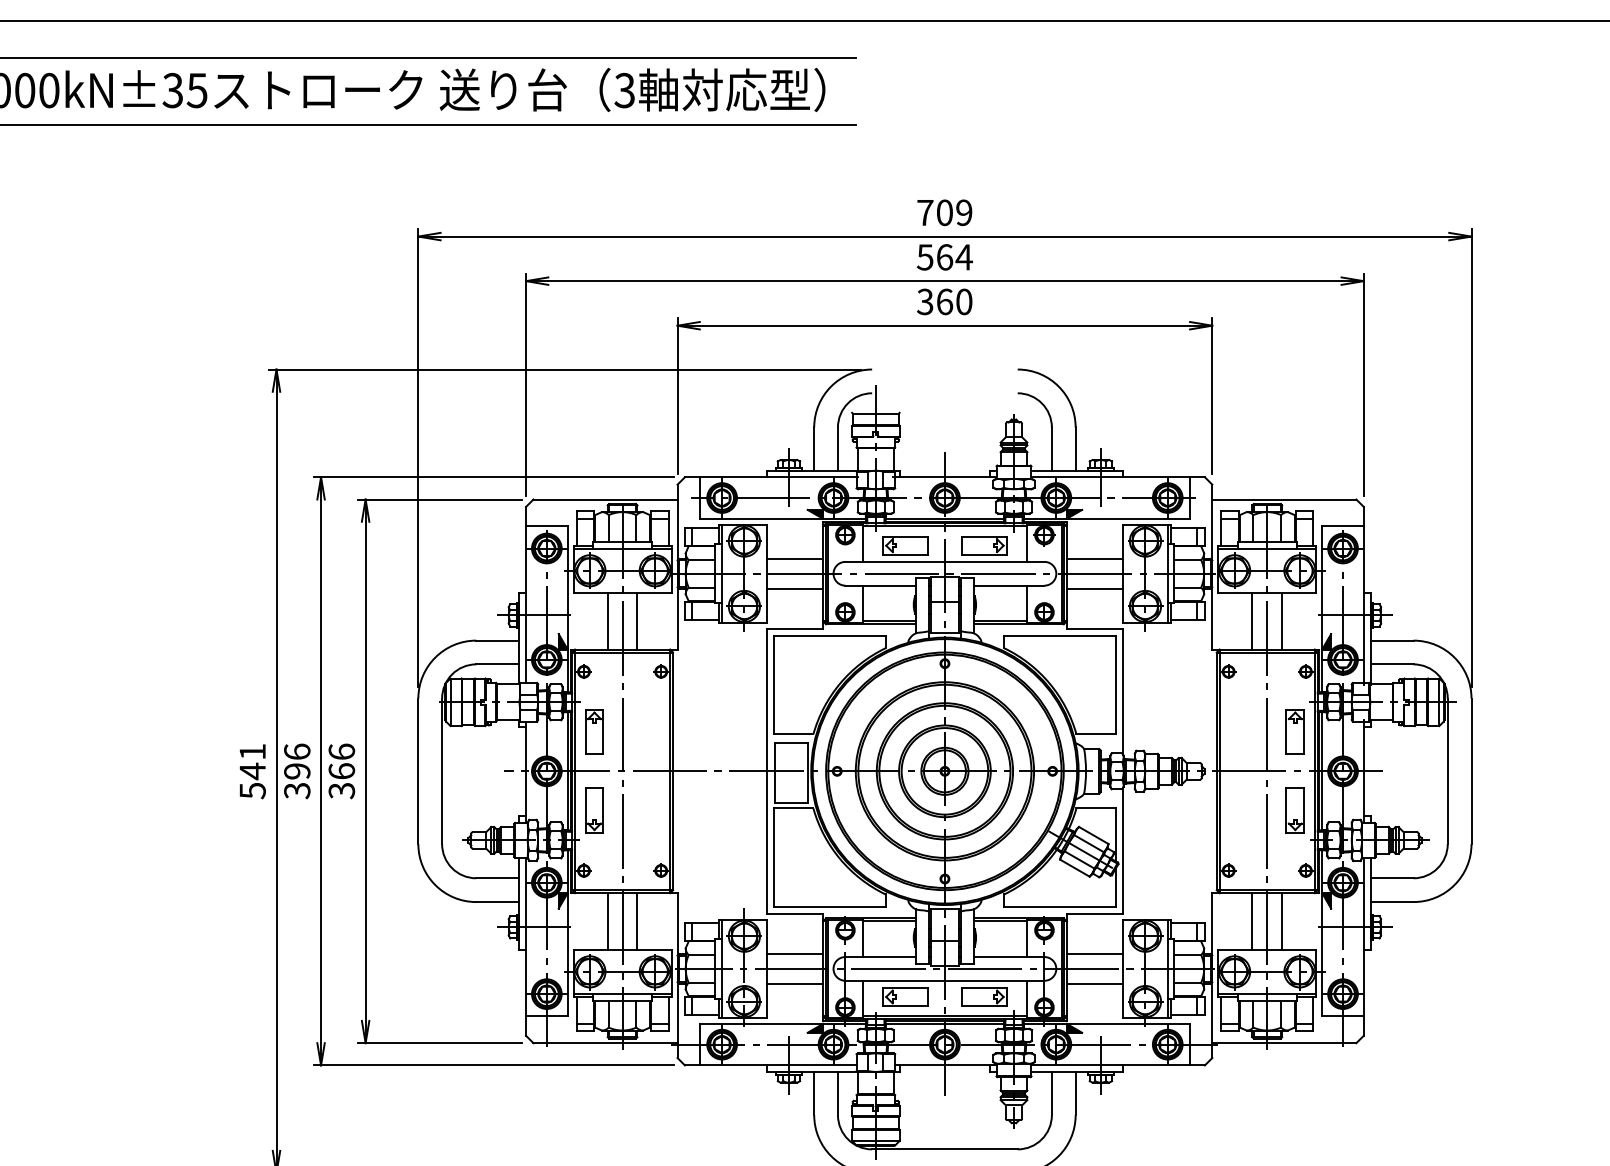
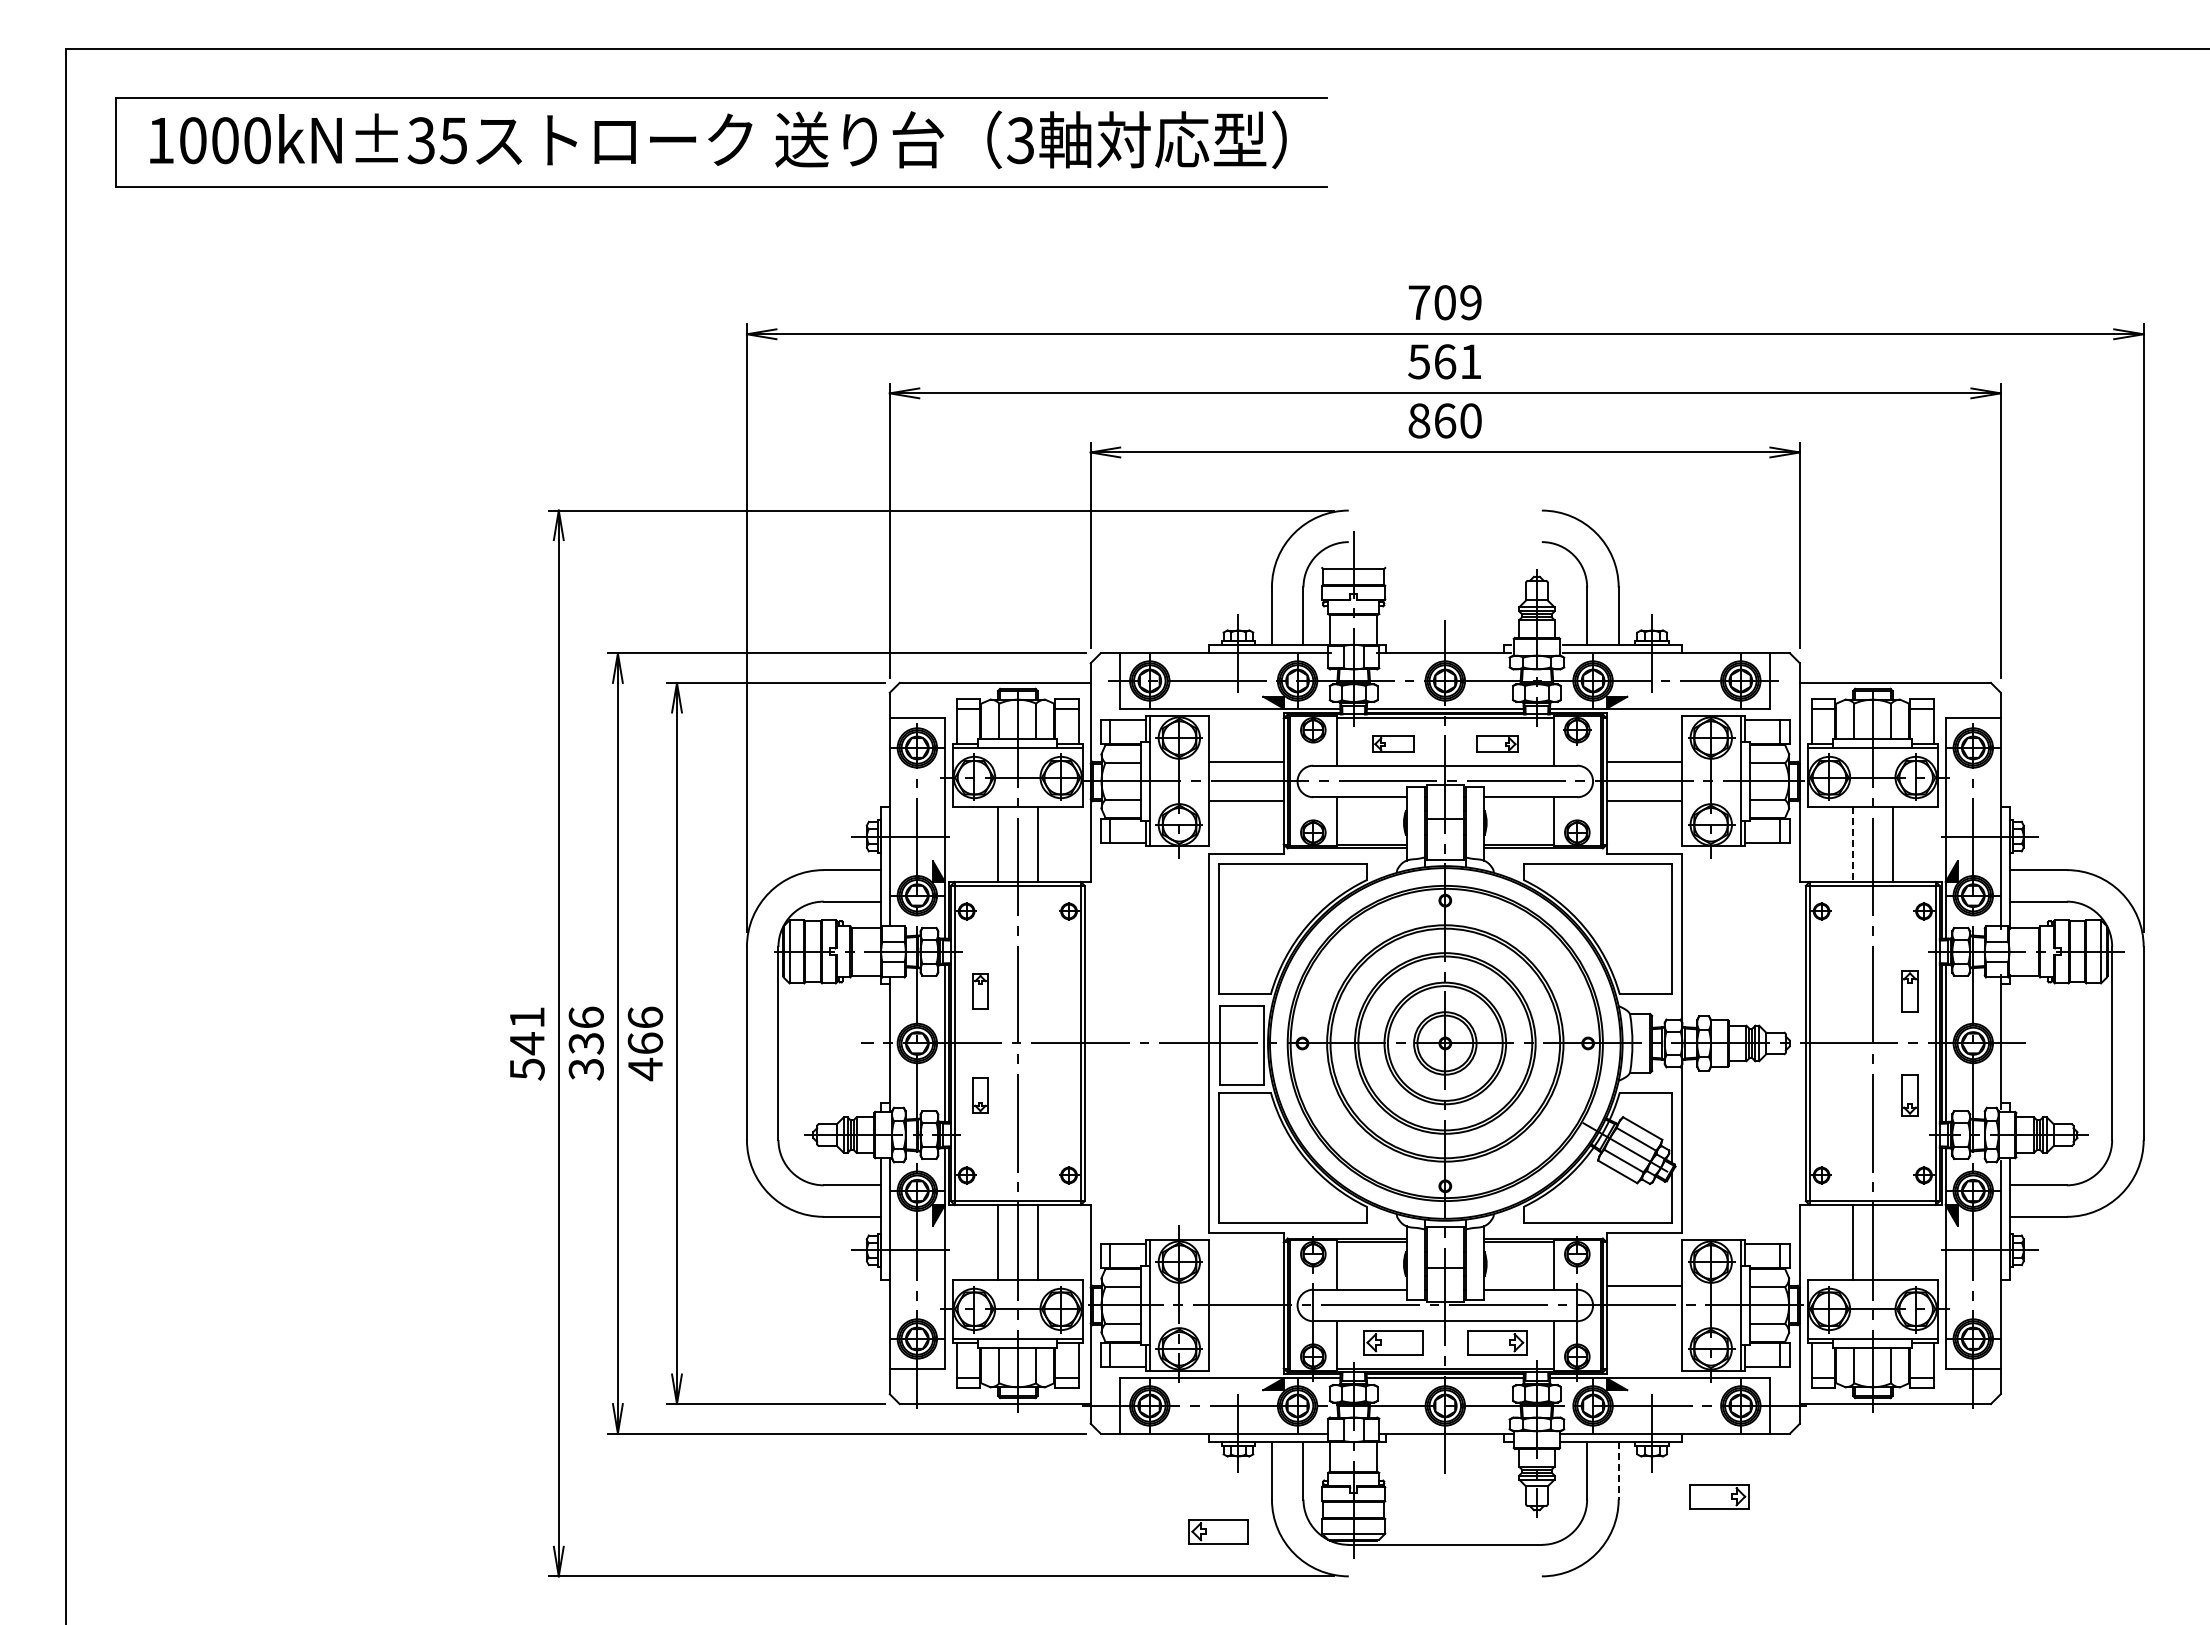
text: (963, 257) -> (1470, 361), 564 -> 561
text: (925, 301) -> (1419, 420), 360 -> 860
part: (905, 545) -> (1393, 743), size x0.7
part: (984, 545) -> (1497, 743), size x0.7
line: (1252, 622) -> (1853, 845), solid -> dashed
part: (594, 732) -> (980, 991), size x0.6
part: (1294, 732) -> (1909, 991), size x0.7
text: (296, 771) -> (585, 1043), 396 -> 336
text: (341, 790) -> (645, 1069), 366 -> 466
part: (594, 810) -> (980, 1095), size x0.6
part: (1294, 810) -> (1909, 1095), size x0.7
line: (1282, 921) -> (1892, 1242), removed
line: (794, 953) -> (1245, 1285), removed
line: (794, 983) -> (1245, 1325), removed
line: (1094, 983) -> (1643, 1325), removed
line: (1075, 1093) -> (1618, 1470), solid -> dashed
part: (1151, 1112) -> (1719, 1496), added
part: (773, 1139) -> (1218, 1531), added

